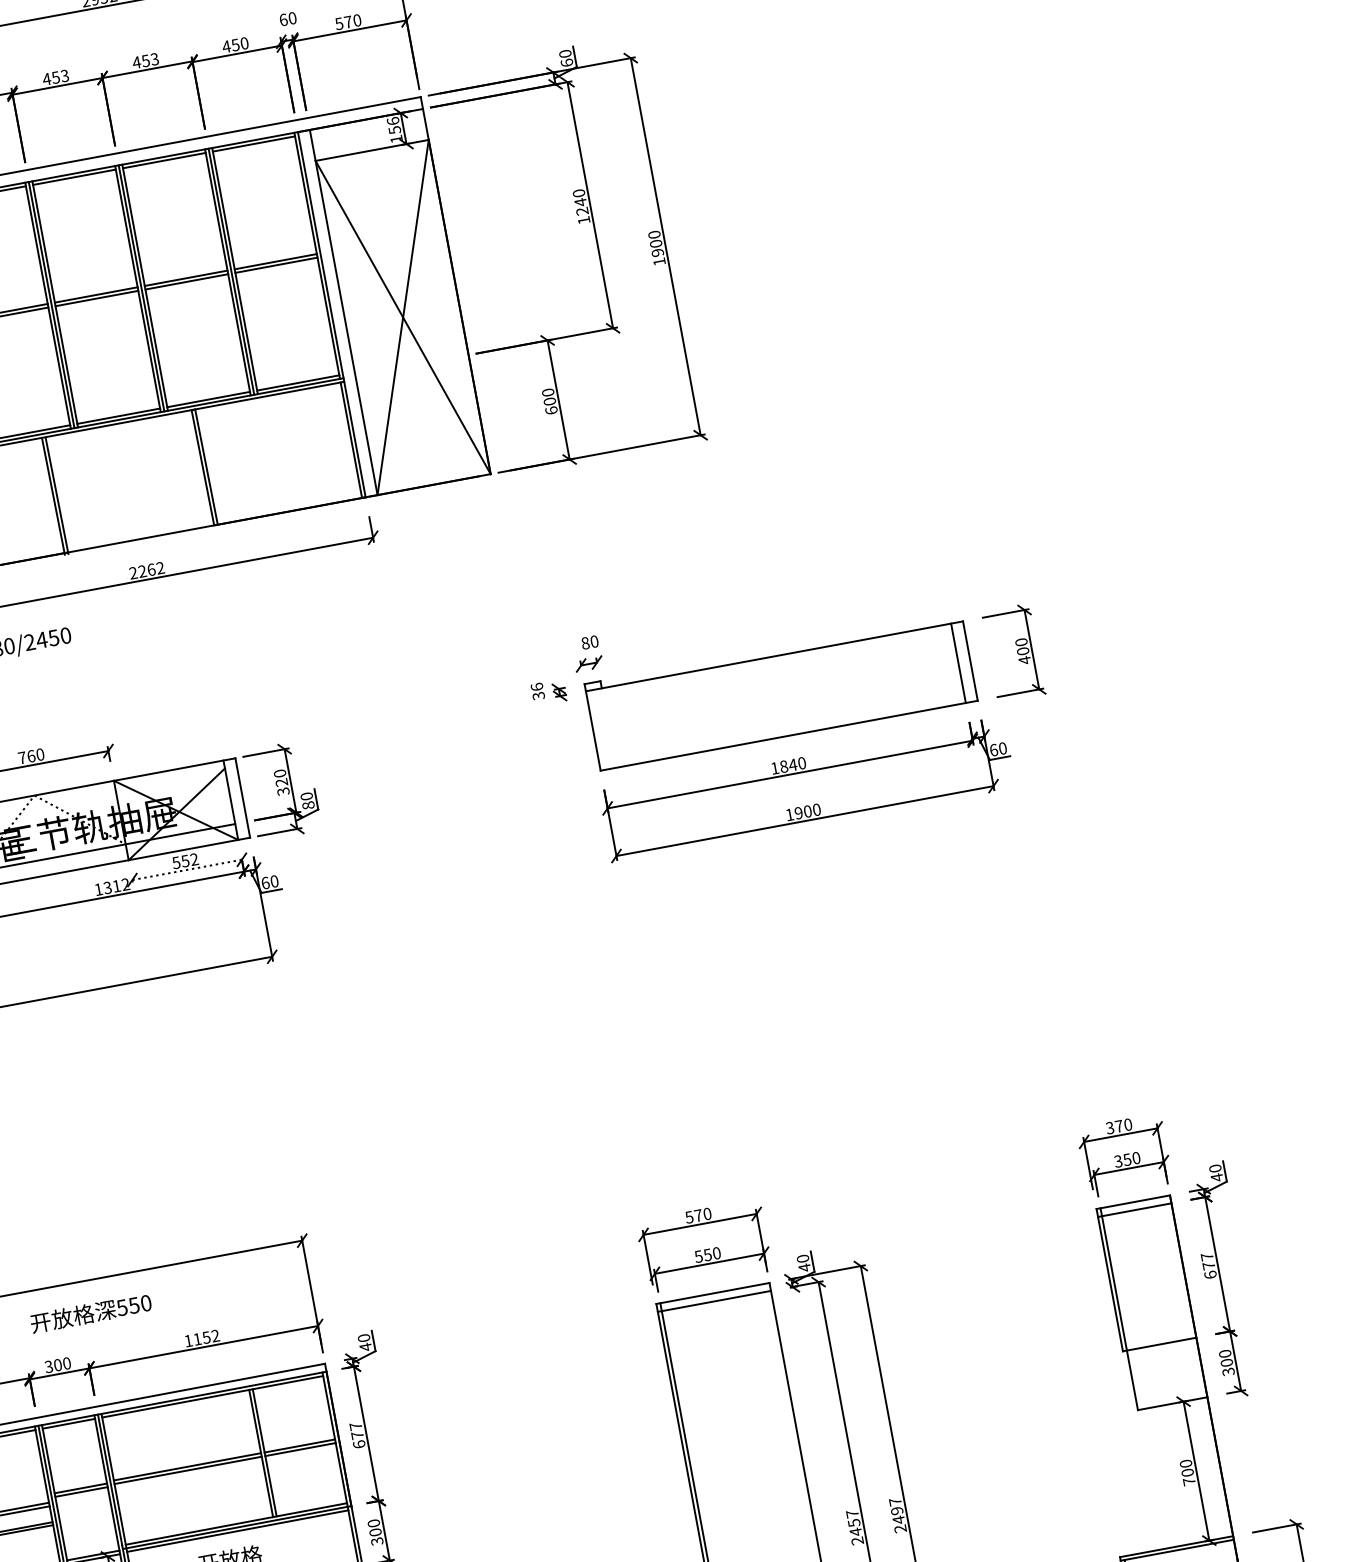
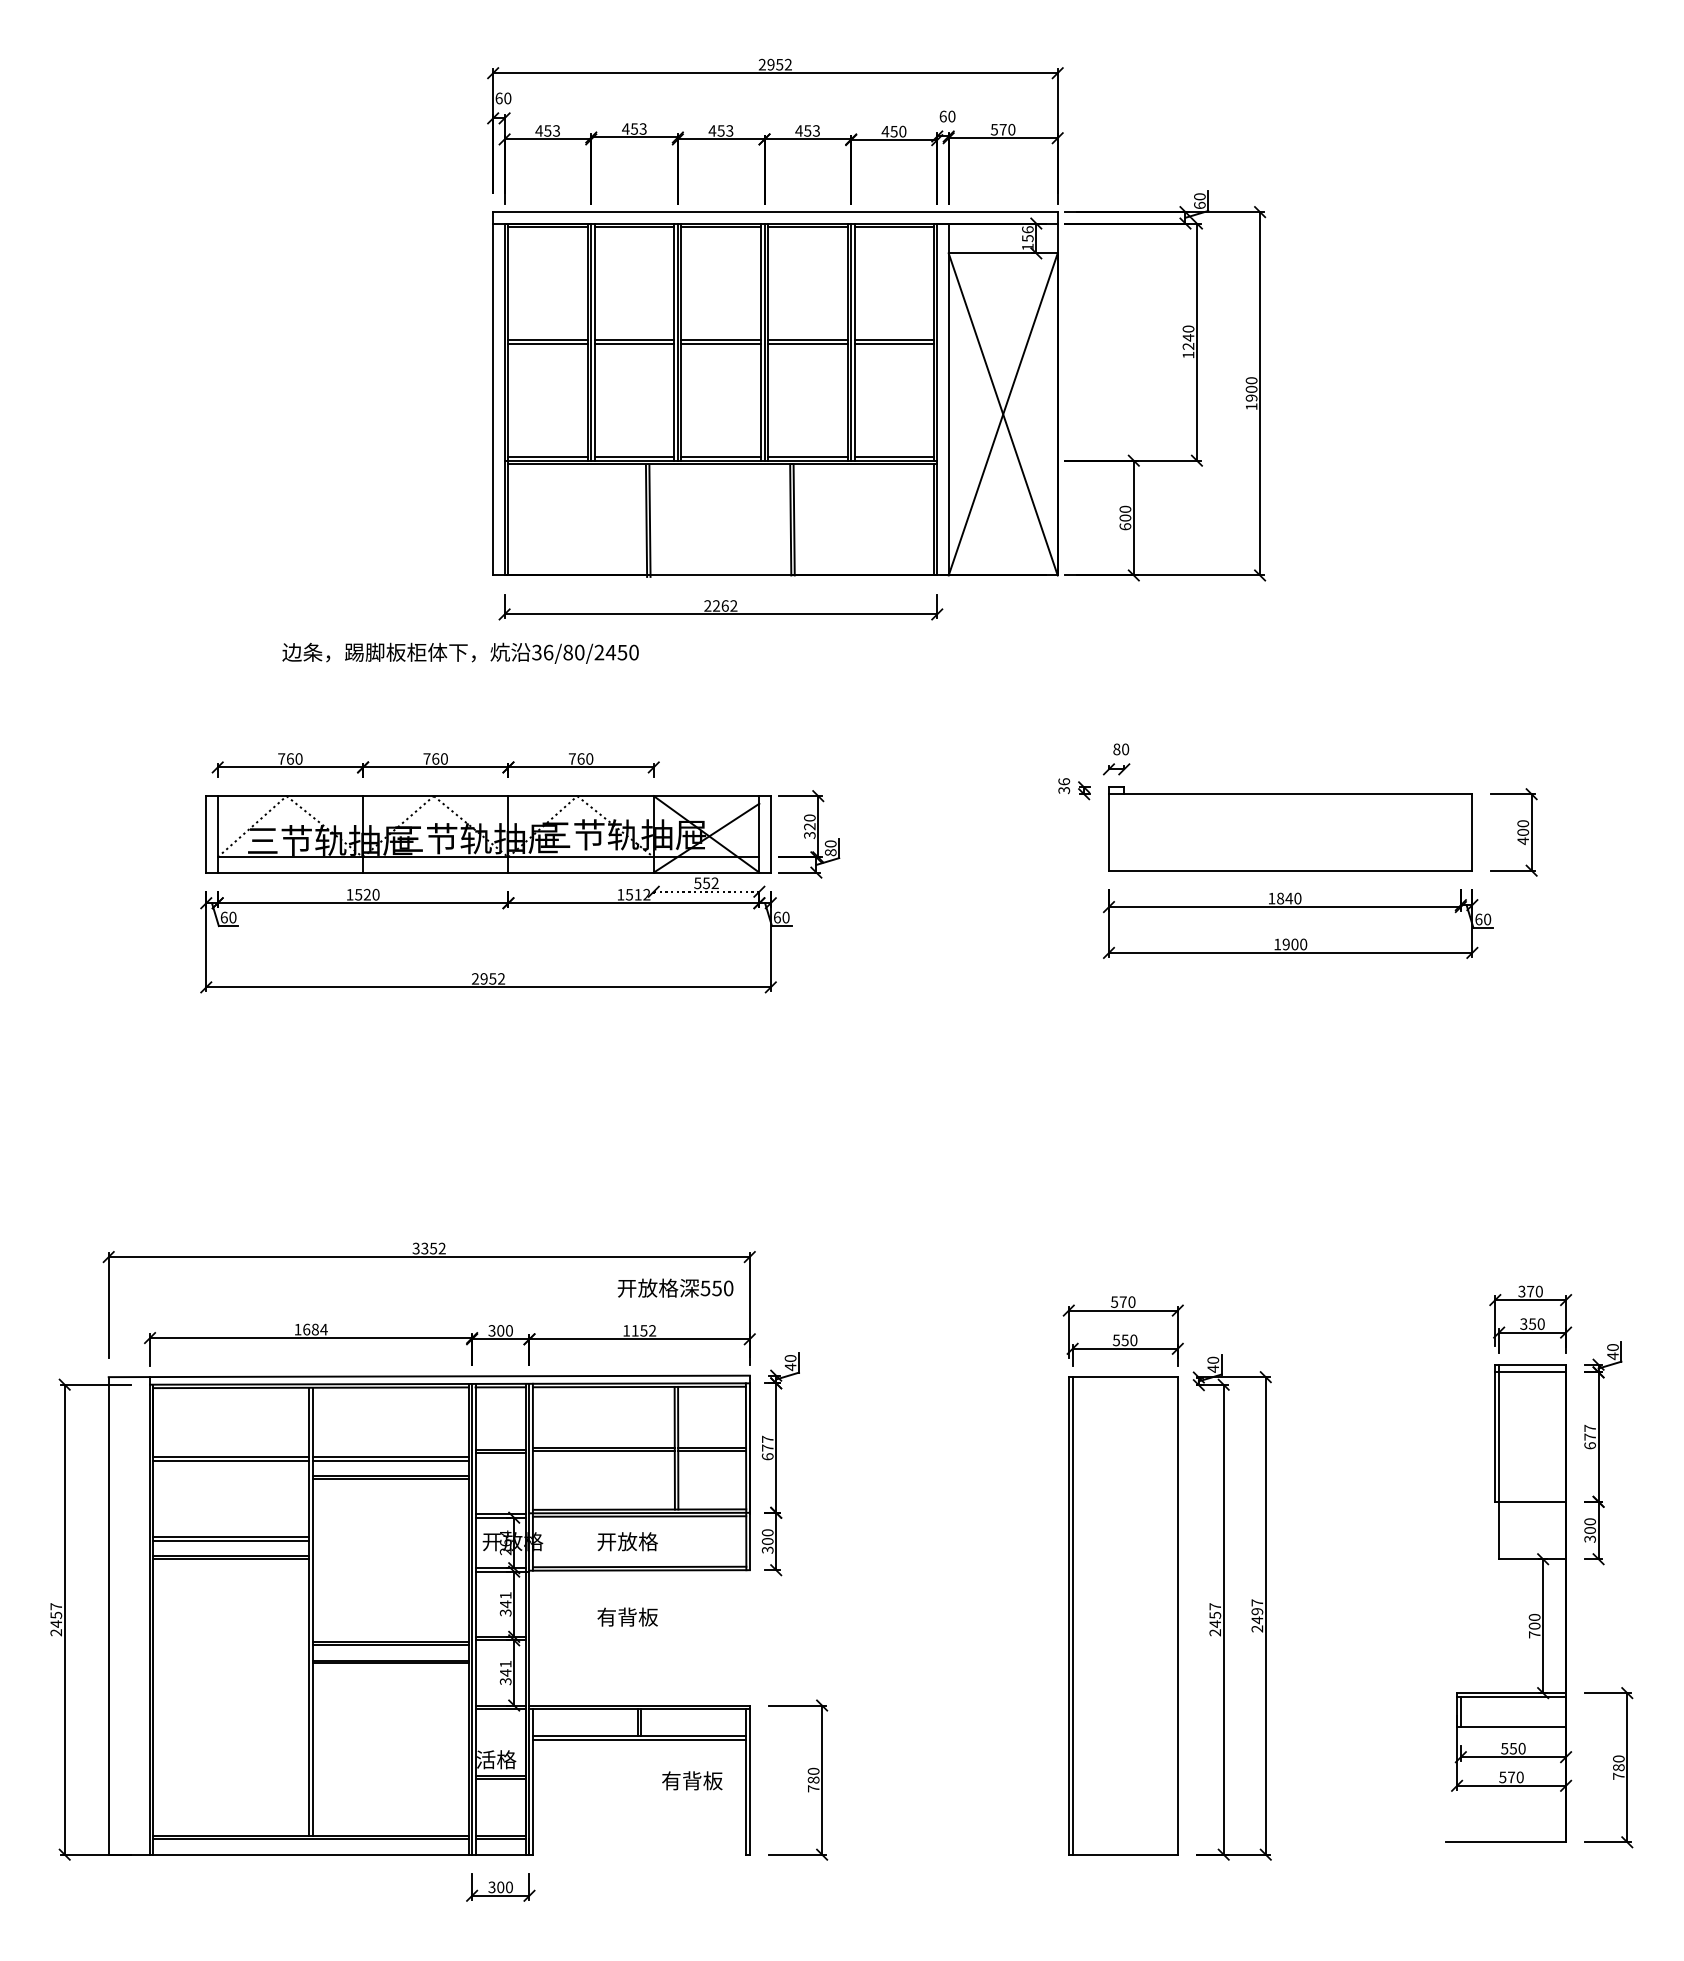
line: (958, 663) -> (1460, 832), removed
text: (107, 886) -> (629, 893), 1312 -> 1512
line: (713, 1301) -> (1122, 1384), removed
text: (90, 1312) -> (675, 1287), moved

